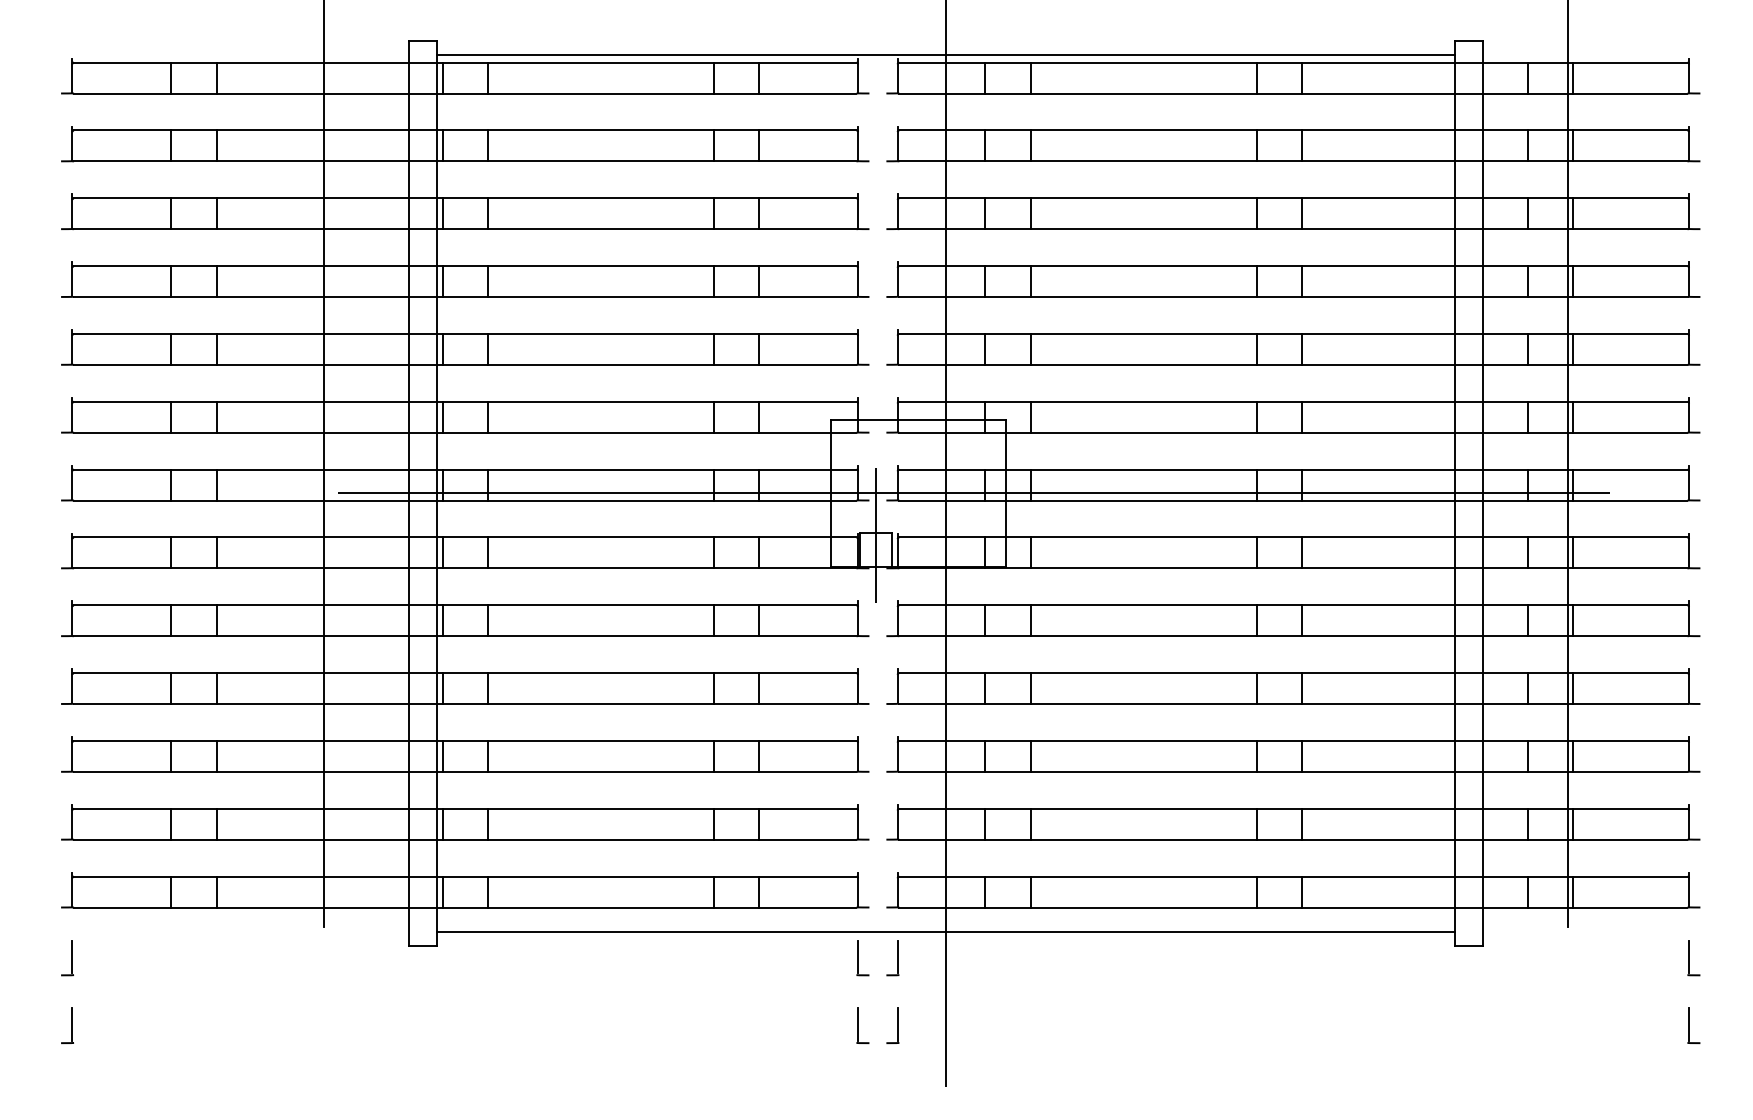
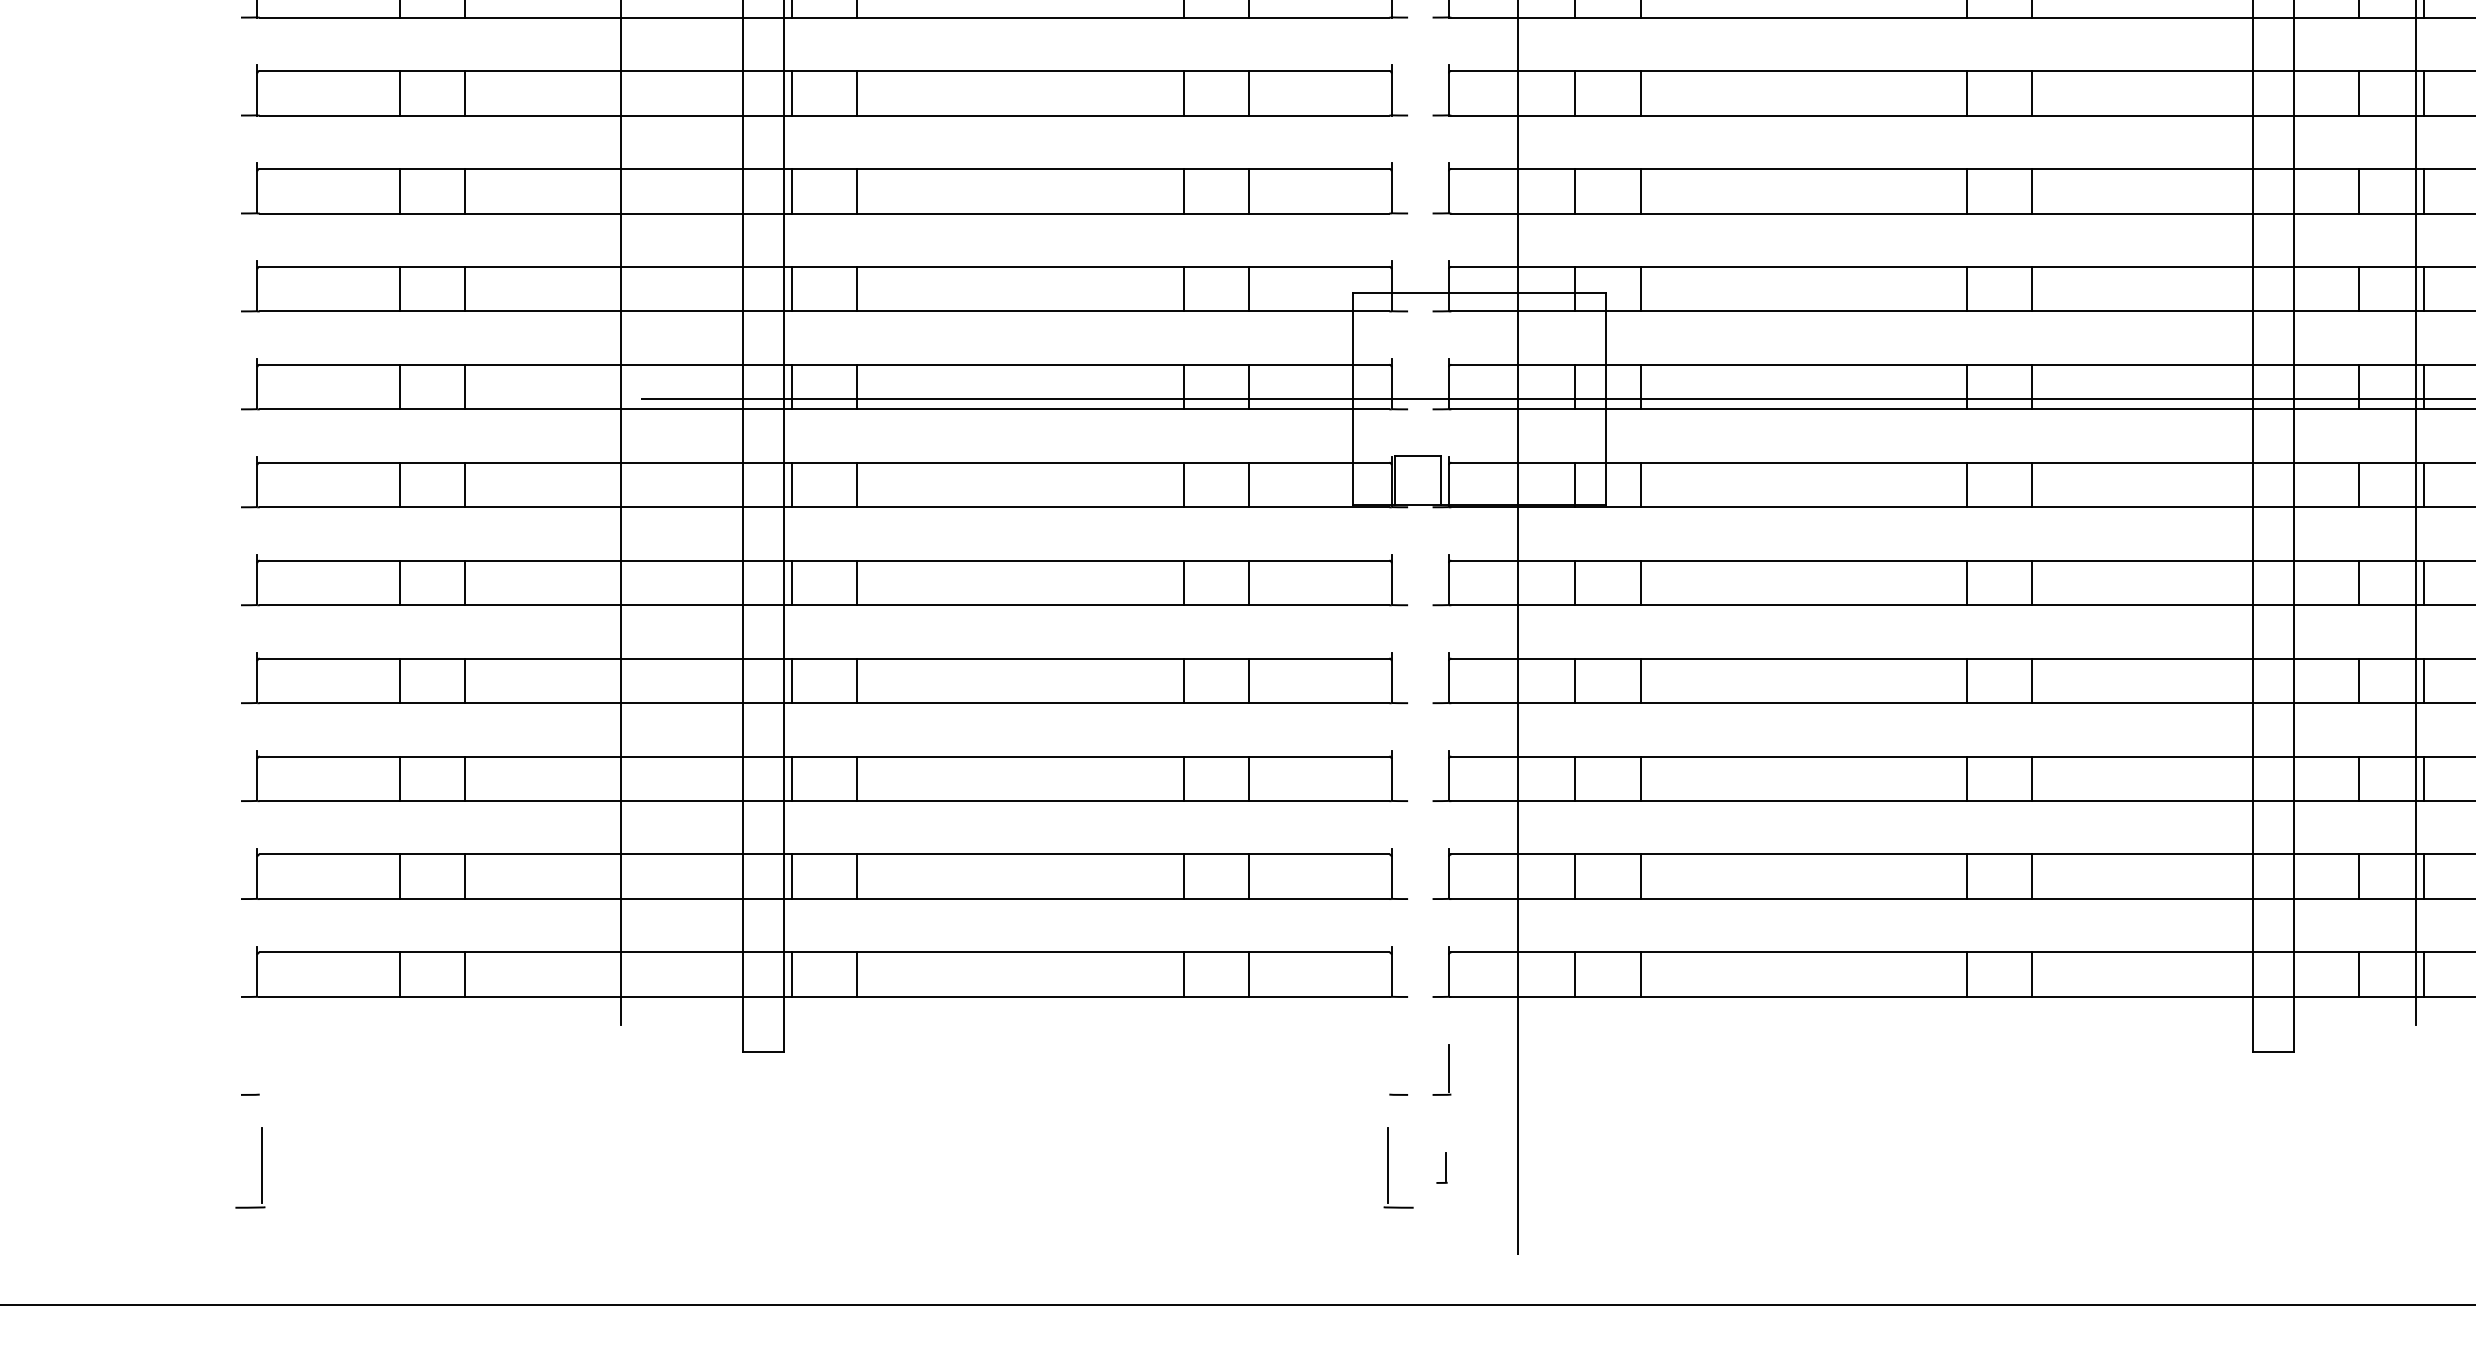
line: (876, 535) -> (1418, 459), removed
line: (945, 931) -> (1517, 1031), removed
line: (72, 956) -> (257, 1067), removed
line: (858, 956) -> (1392, 1067), removed
part: (67, 1025) -> (250, 1167), size x1.6
part: (862, 1025) -> (1398, 1167), size x1.6
part: (892, 1025) -> (1441, 1167), size x0.6

